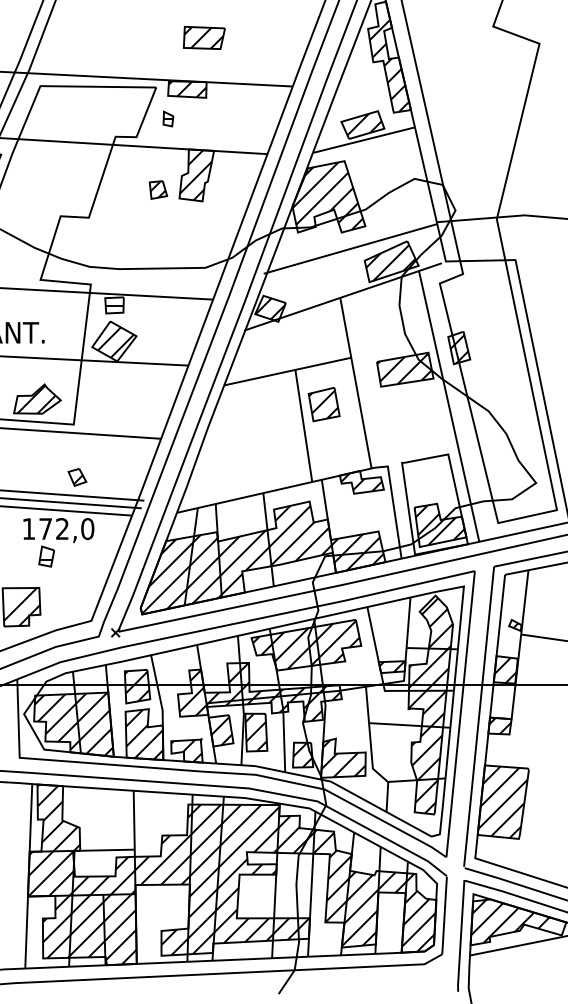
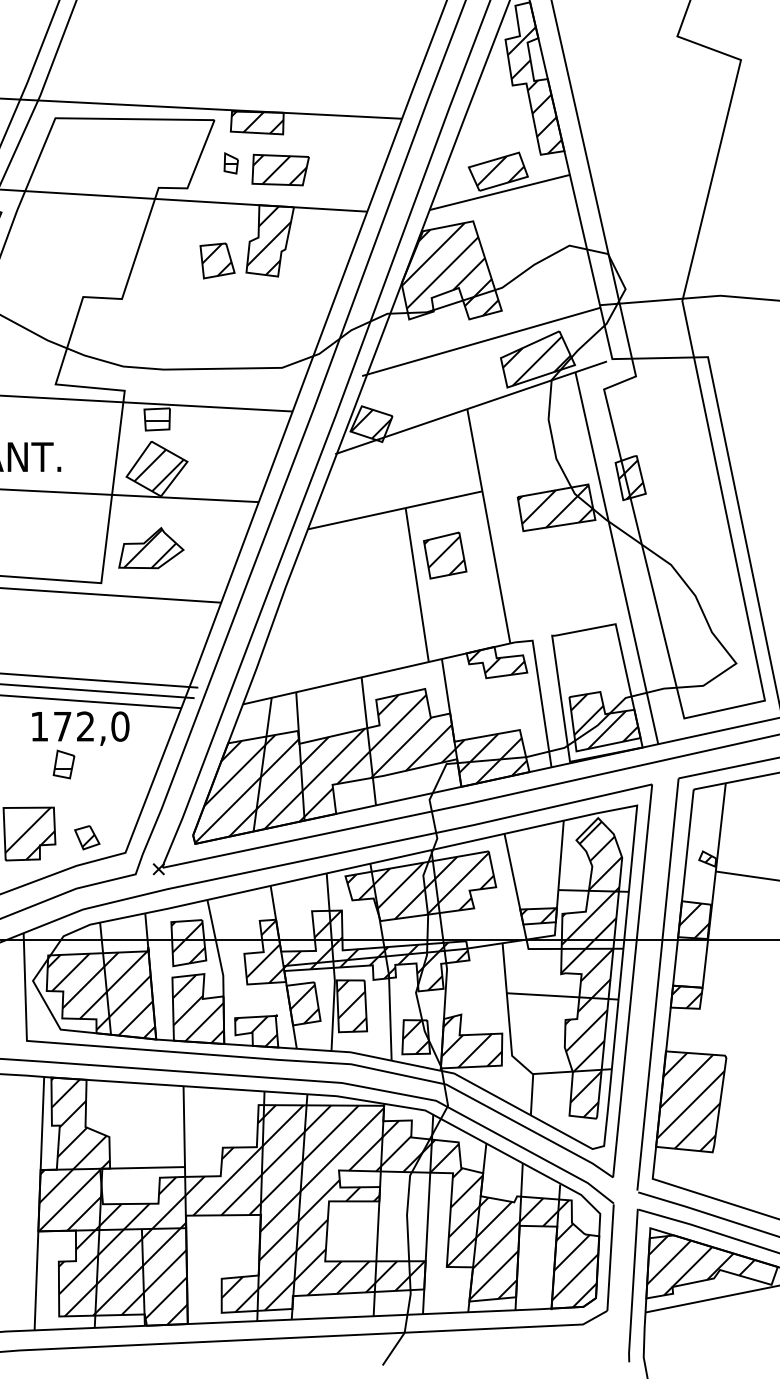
part: (204, 37) -> (280, 169), moved
part: (158, 189) -> (217, 260), size x1.43
part: (37, 399) -> (151, 548), moved
part: (77, 477) -> (87, 837), moved

